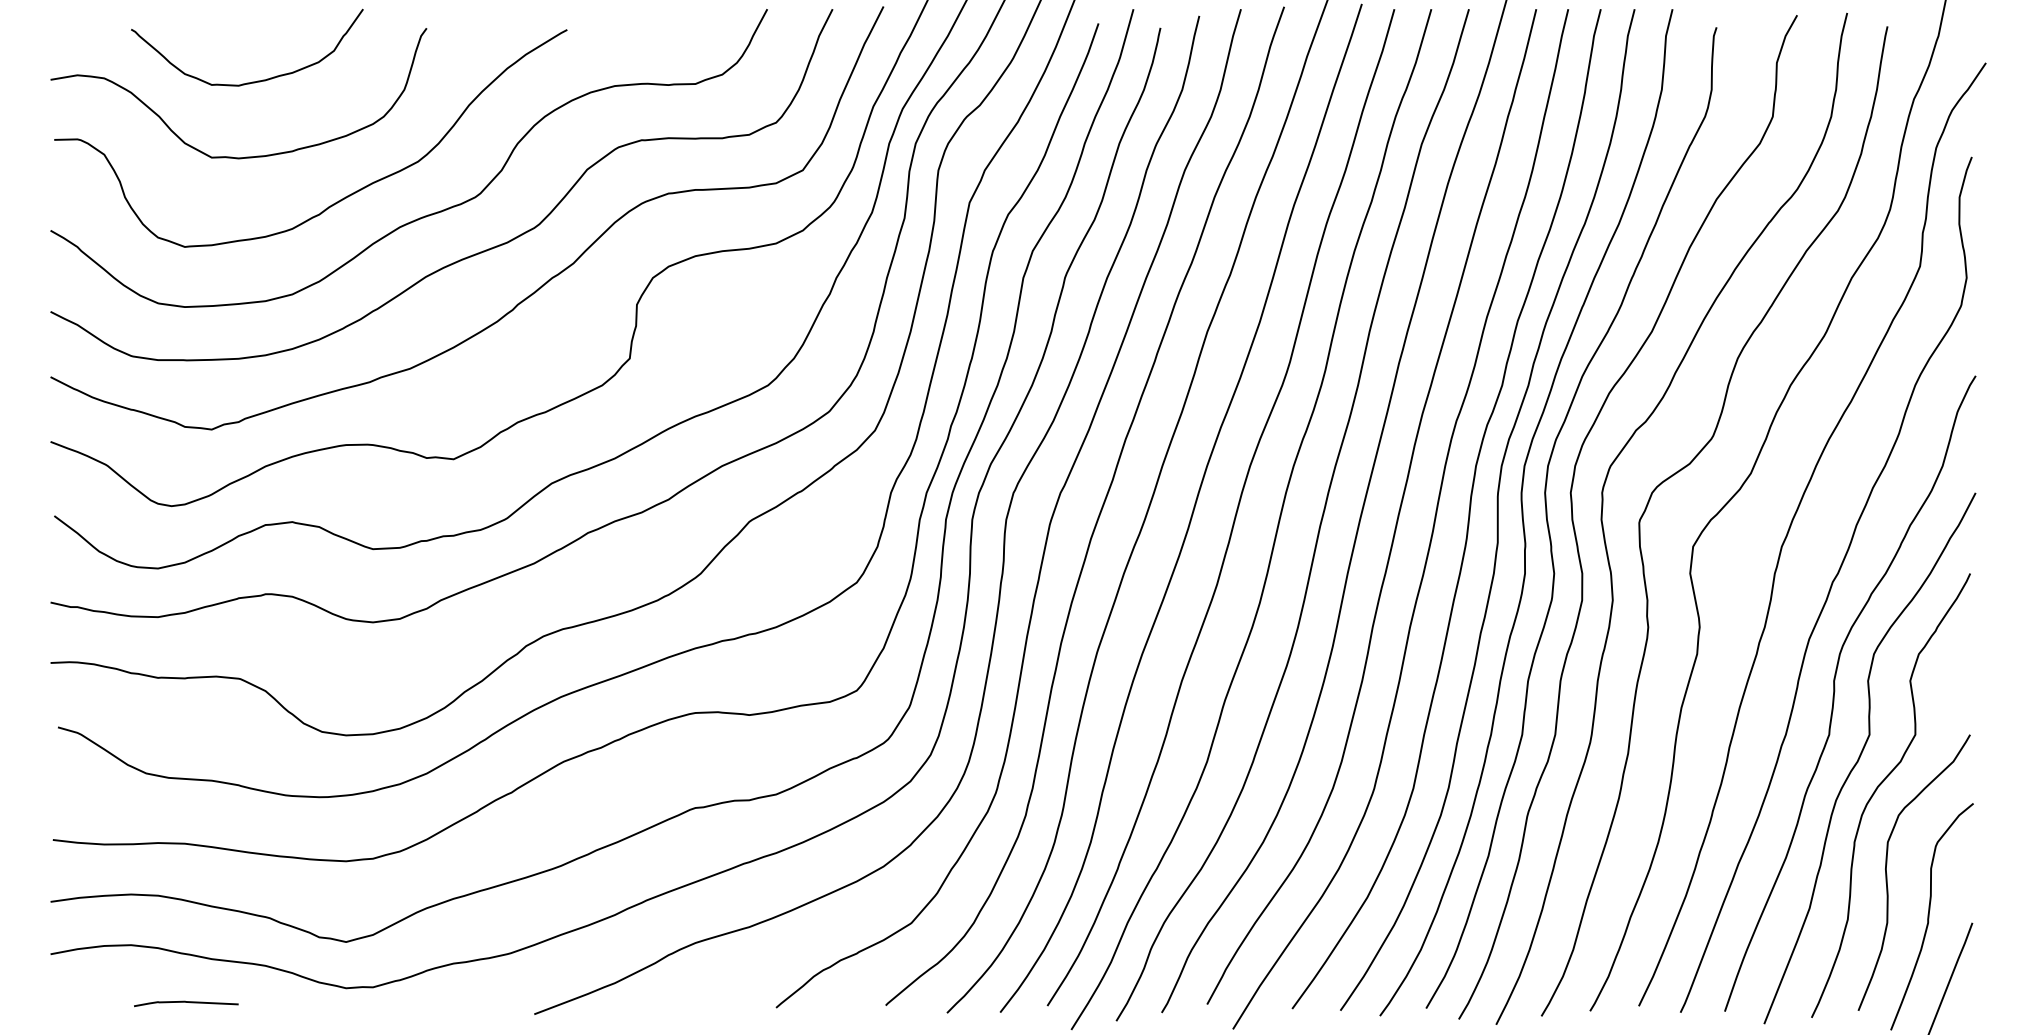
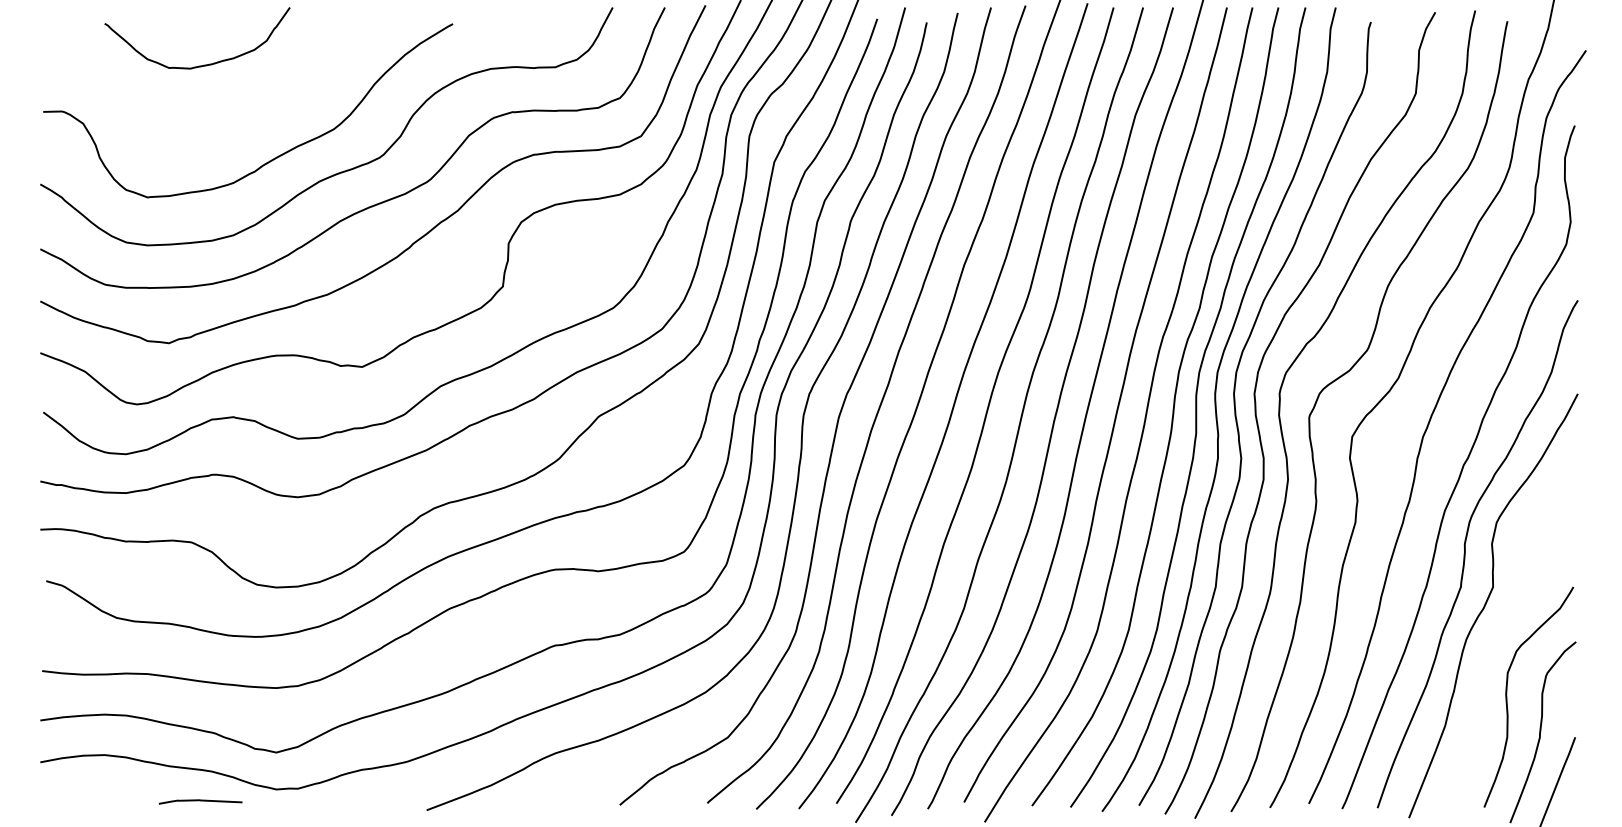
curve: (232, 156) -> (185, 125), removed
curve: (1880, 785) -> (1501, 627), removed
curve: (186, 1002) -> (200, 800), moved

